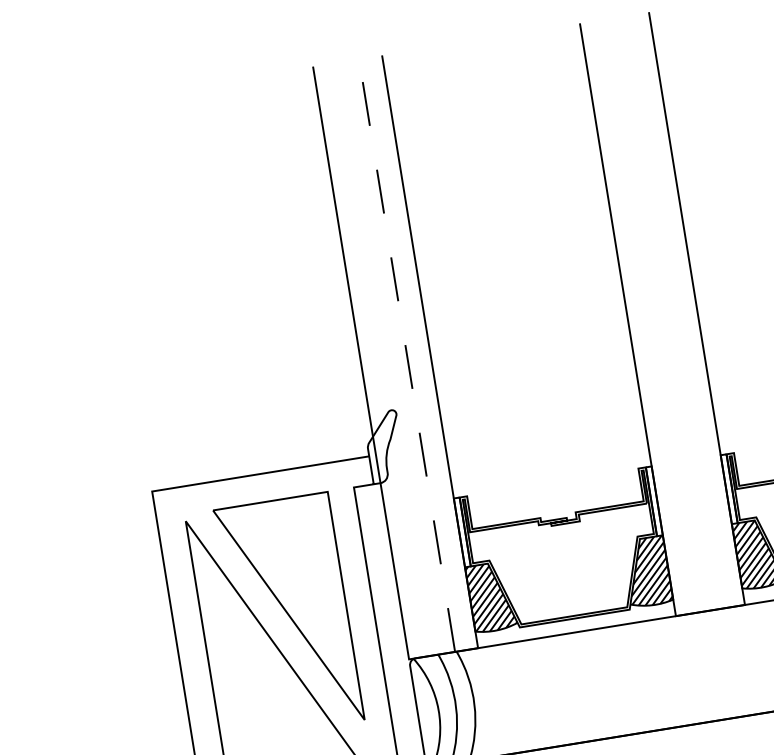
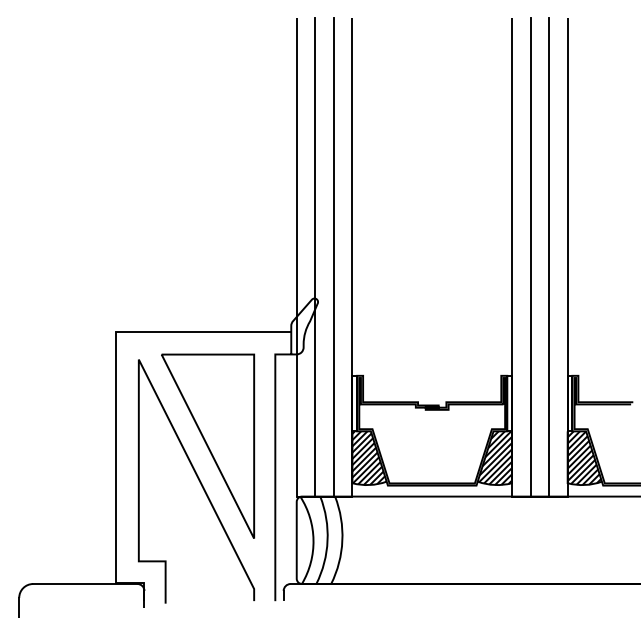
line: (674, 312) -> (549, 257), added
line: (650, 316) -> (530, 257), added
line: (406, 355) -> (333, 257), dashed -> solid
line: (384, 359) -> (315, 257), added

